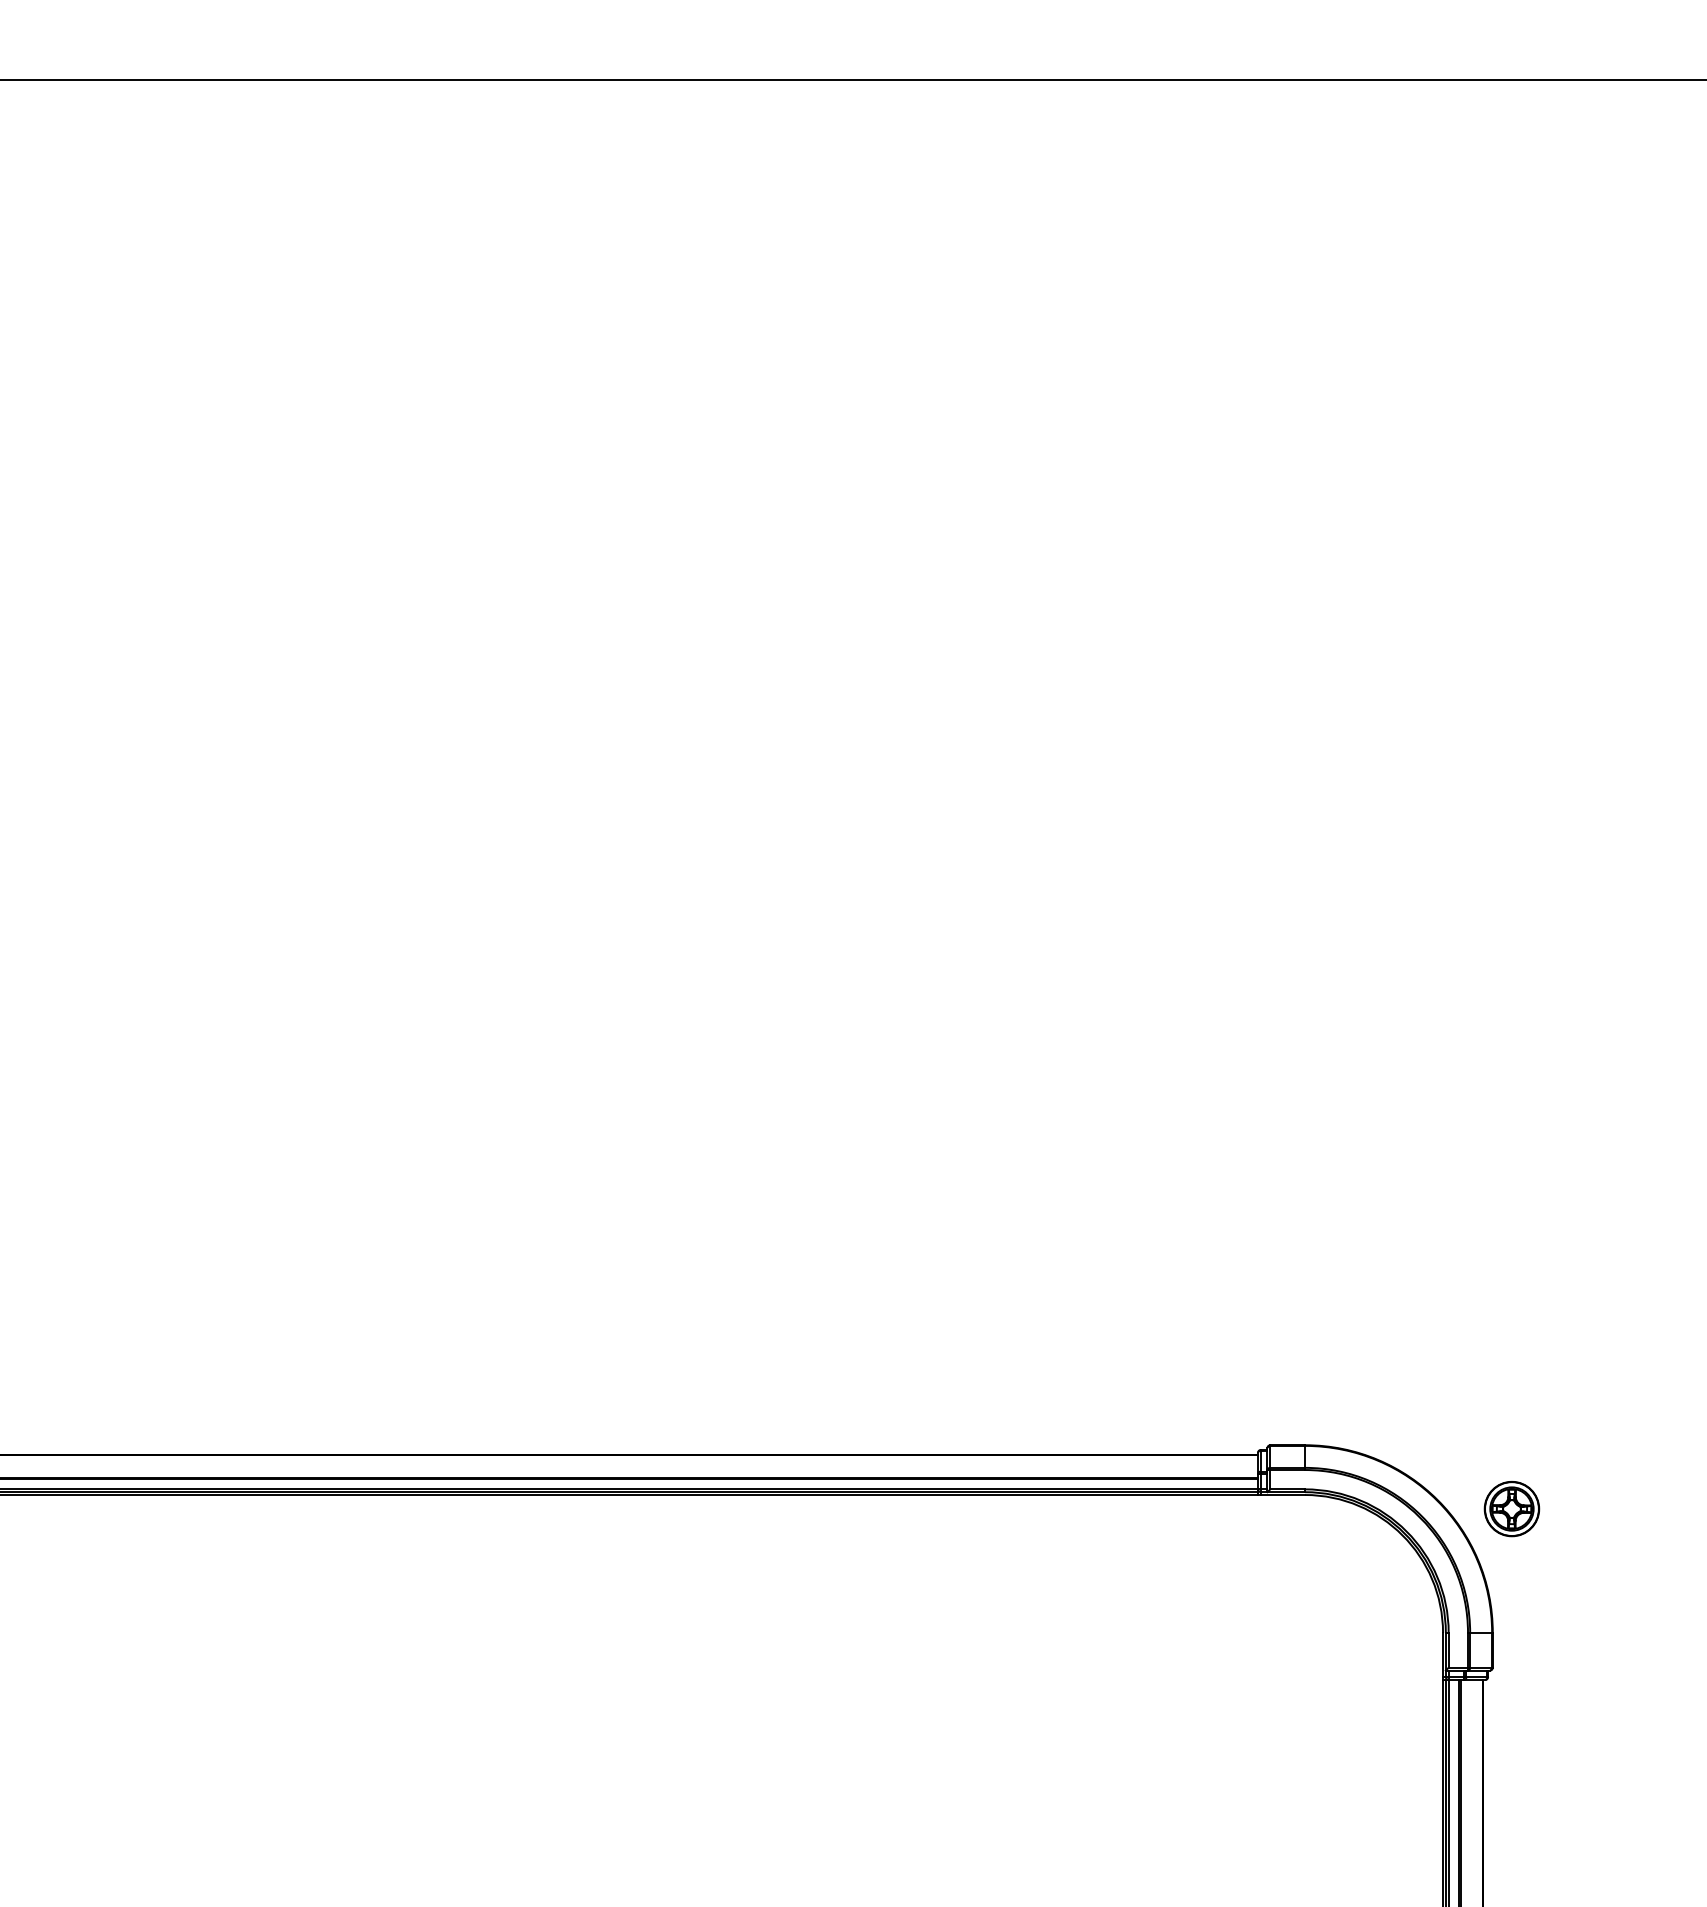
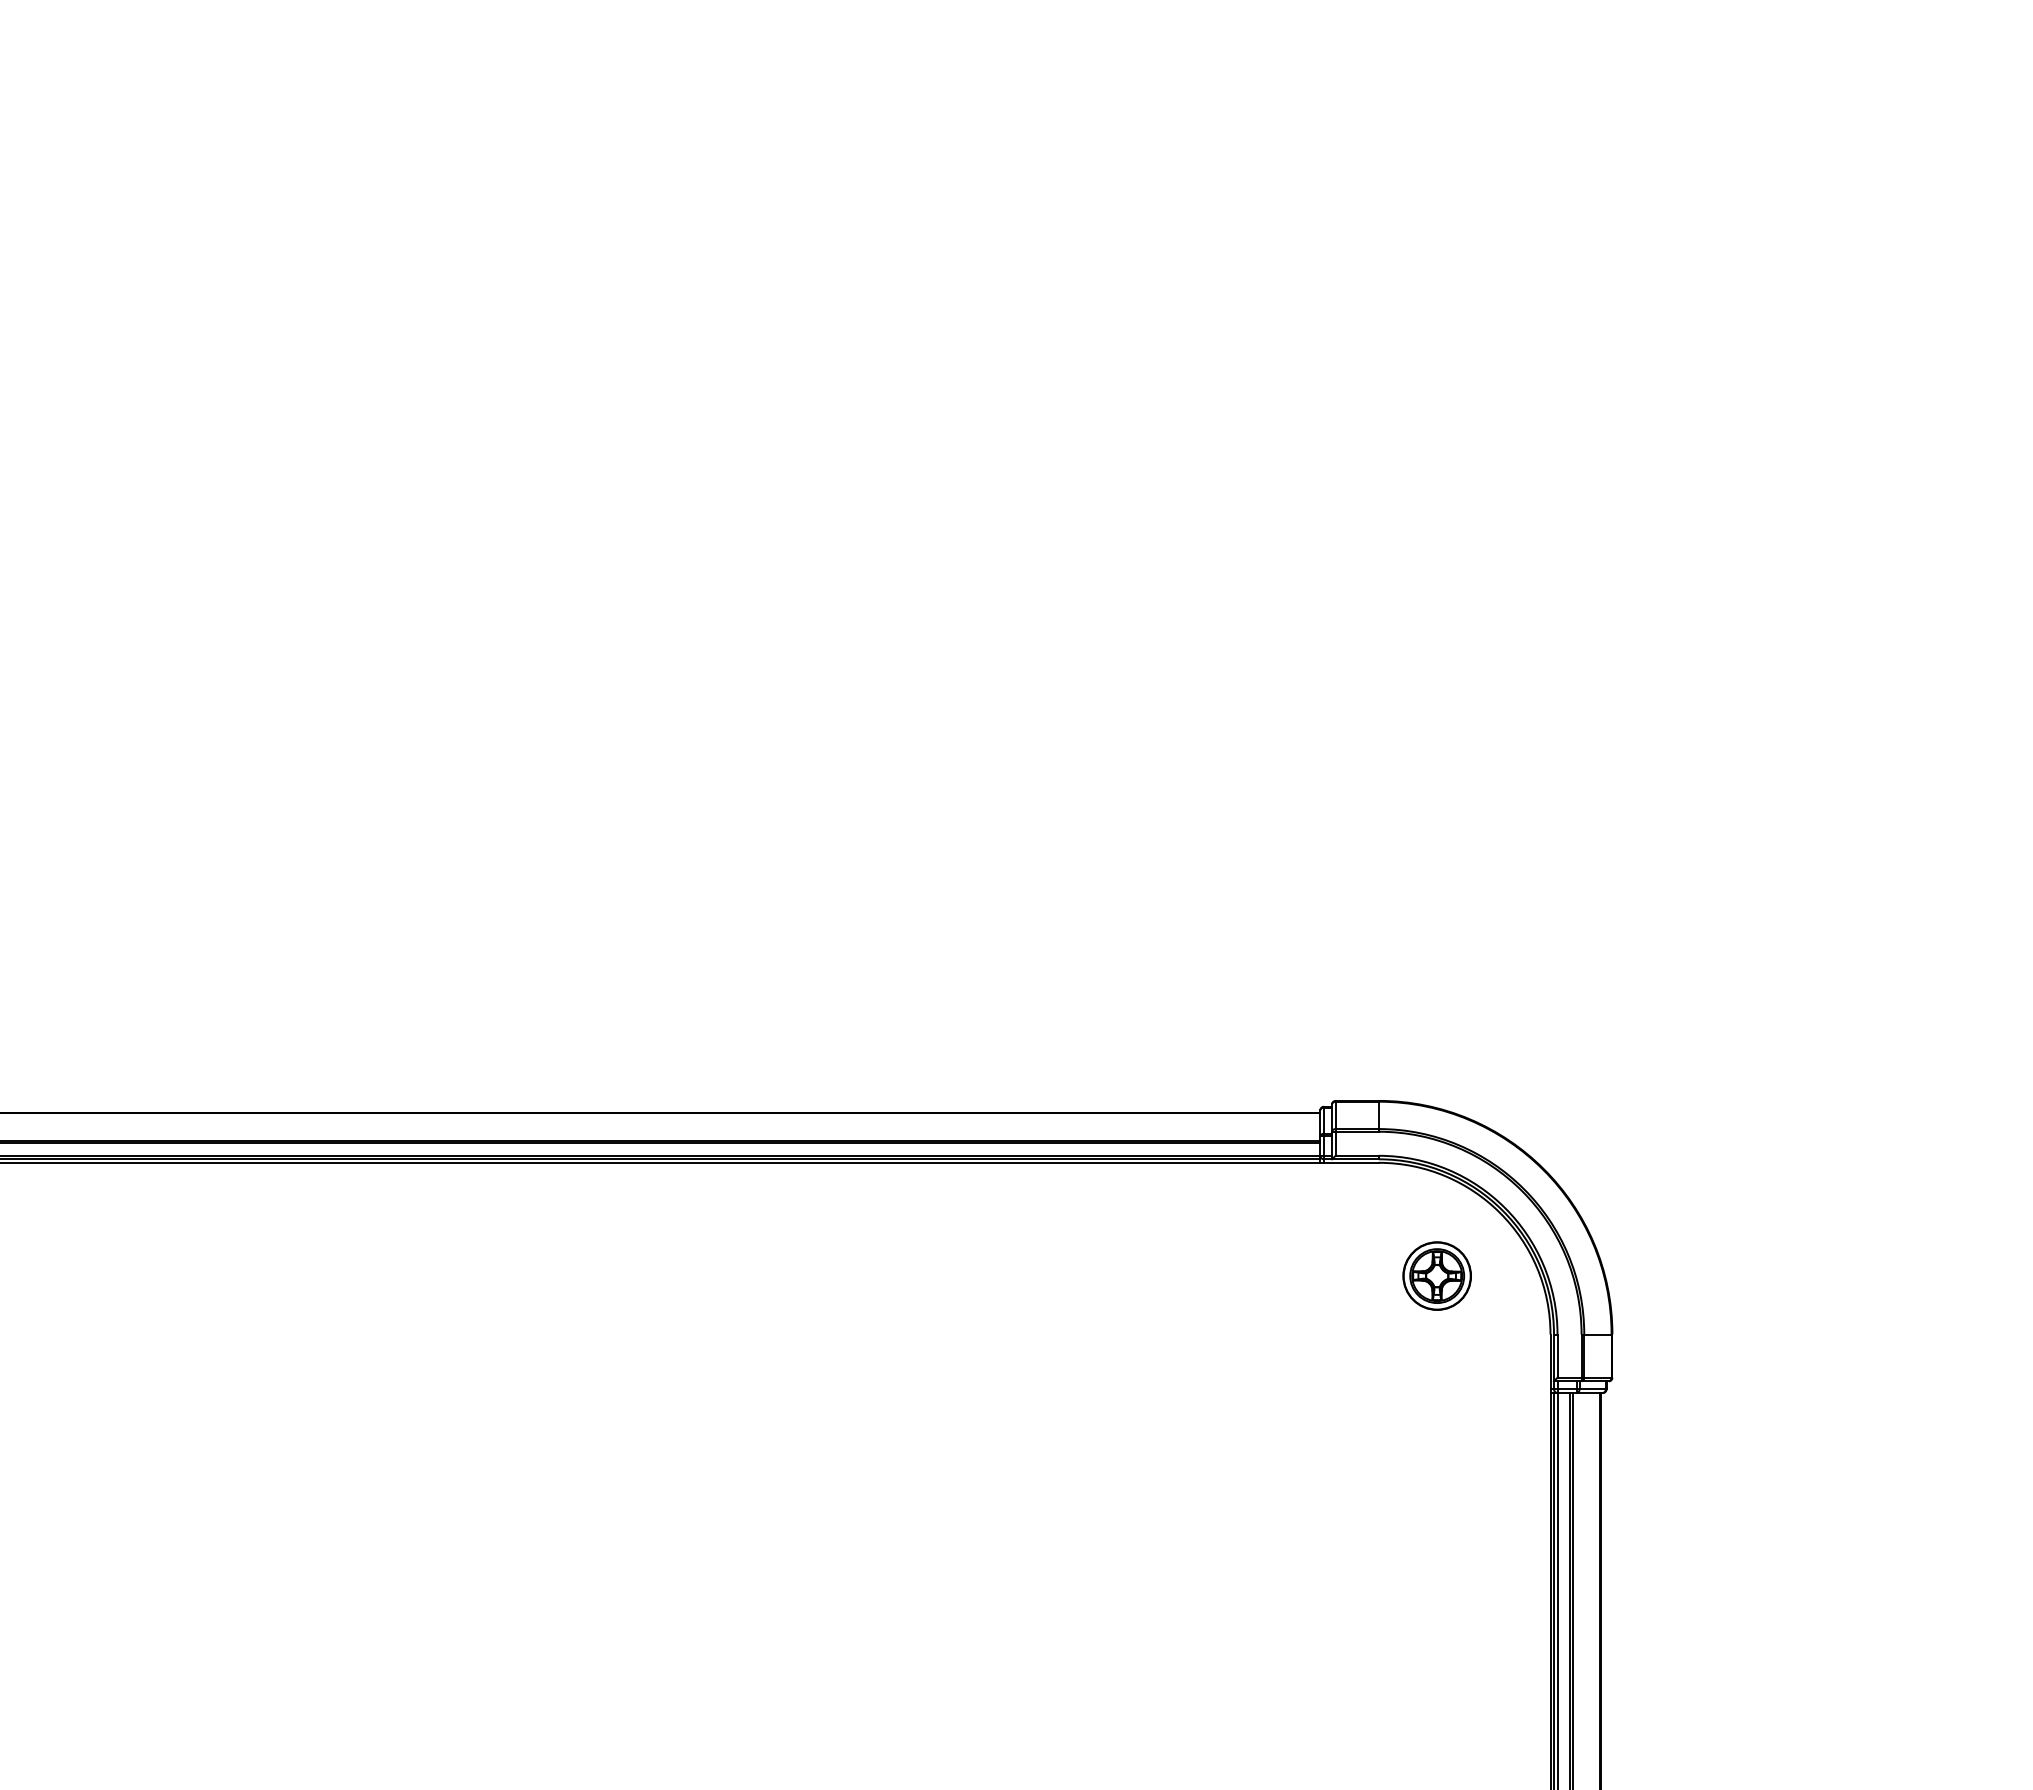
part: (1511, 1509) -> (1436, 1276), moved

